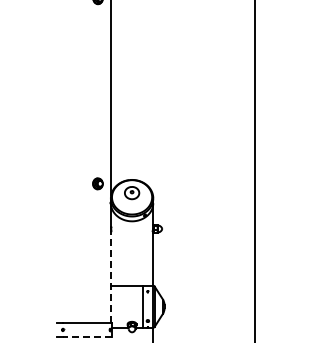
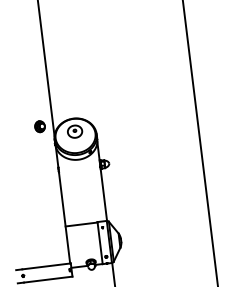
line: (111, 276) -> (64, 216), dashed -> solid
line: (86, 336) -> (47, 279), dashed -> solid

